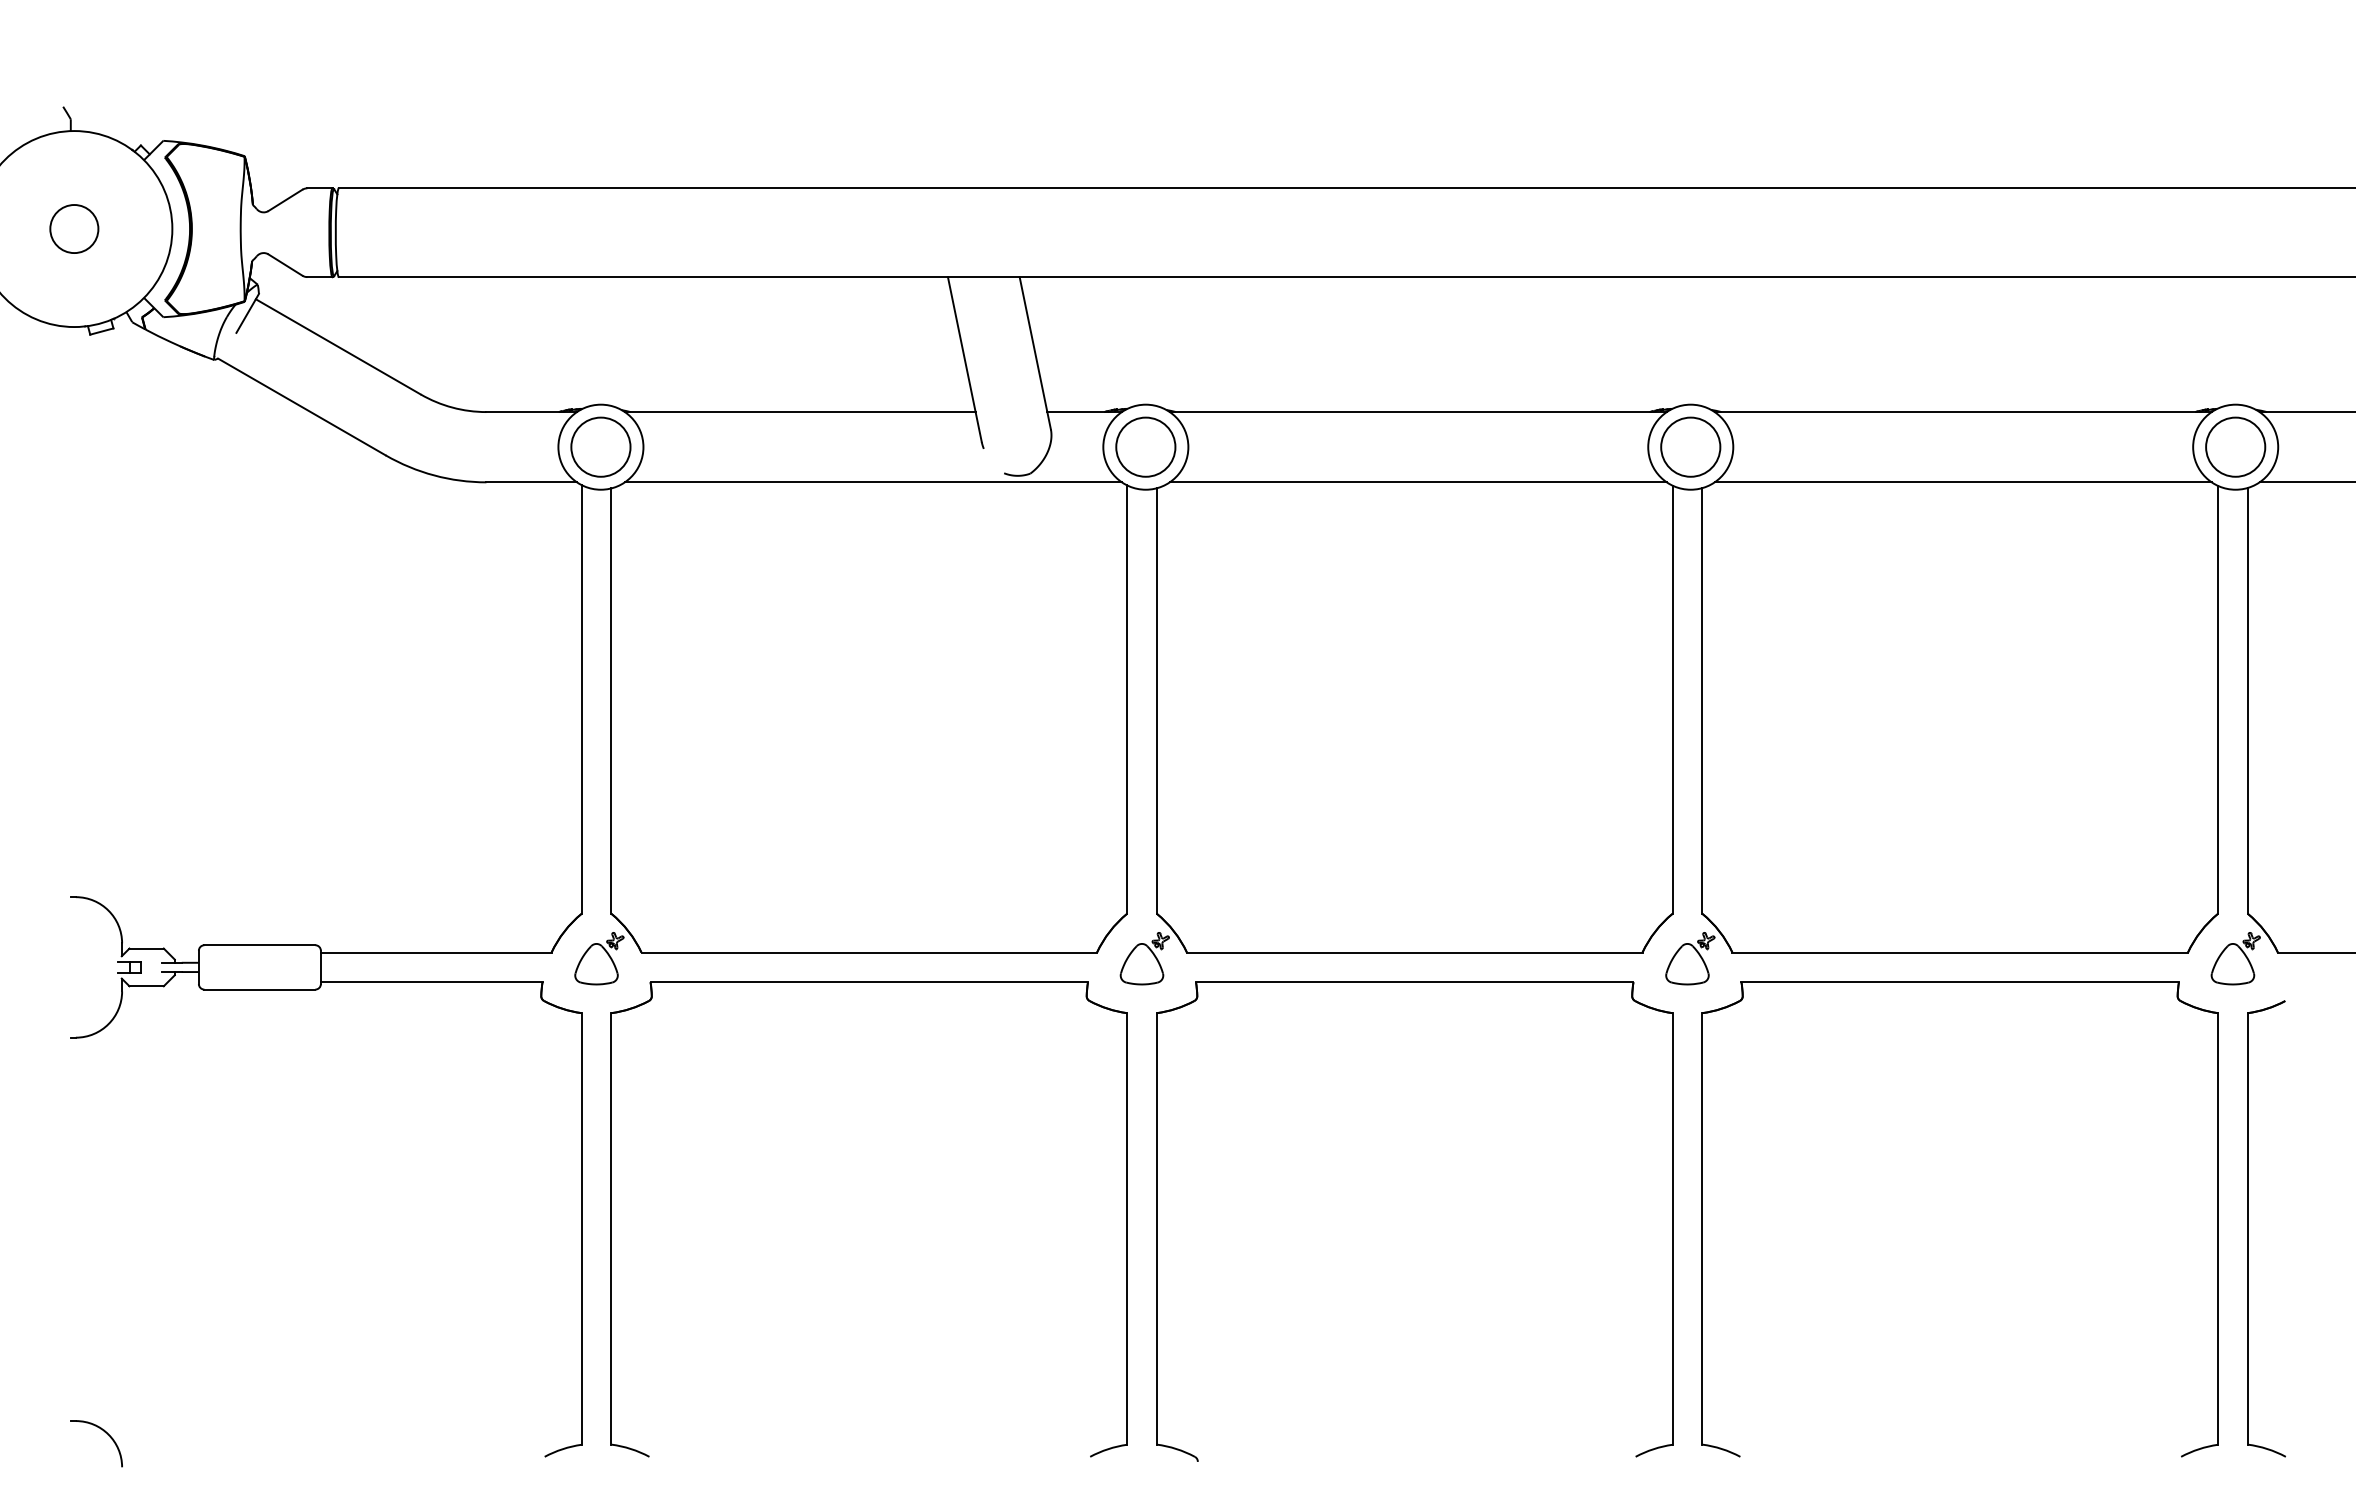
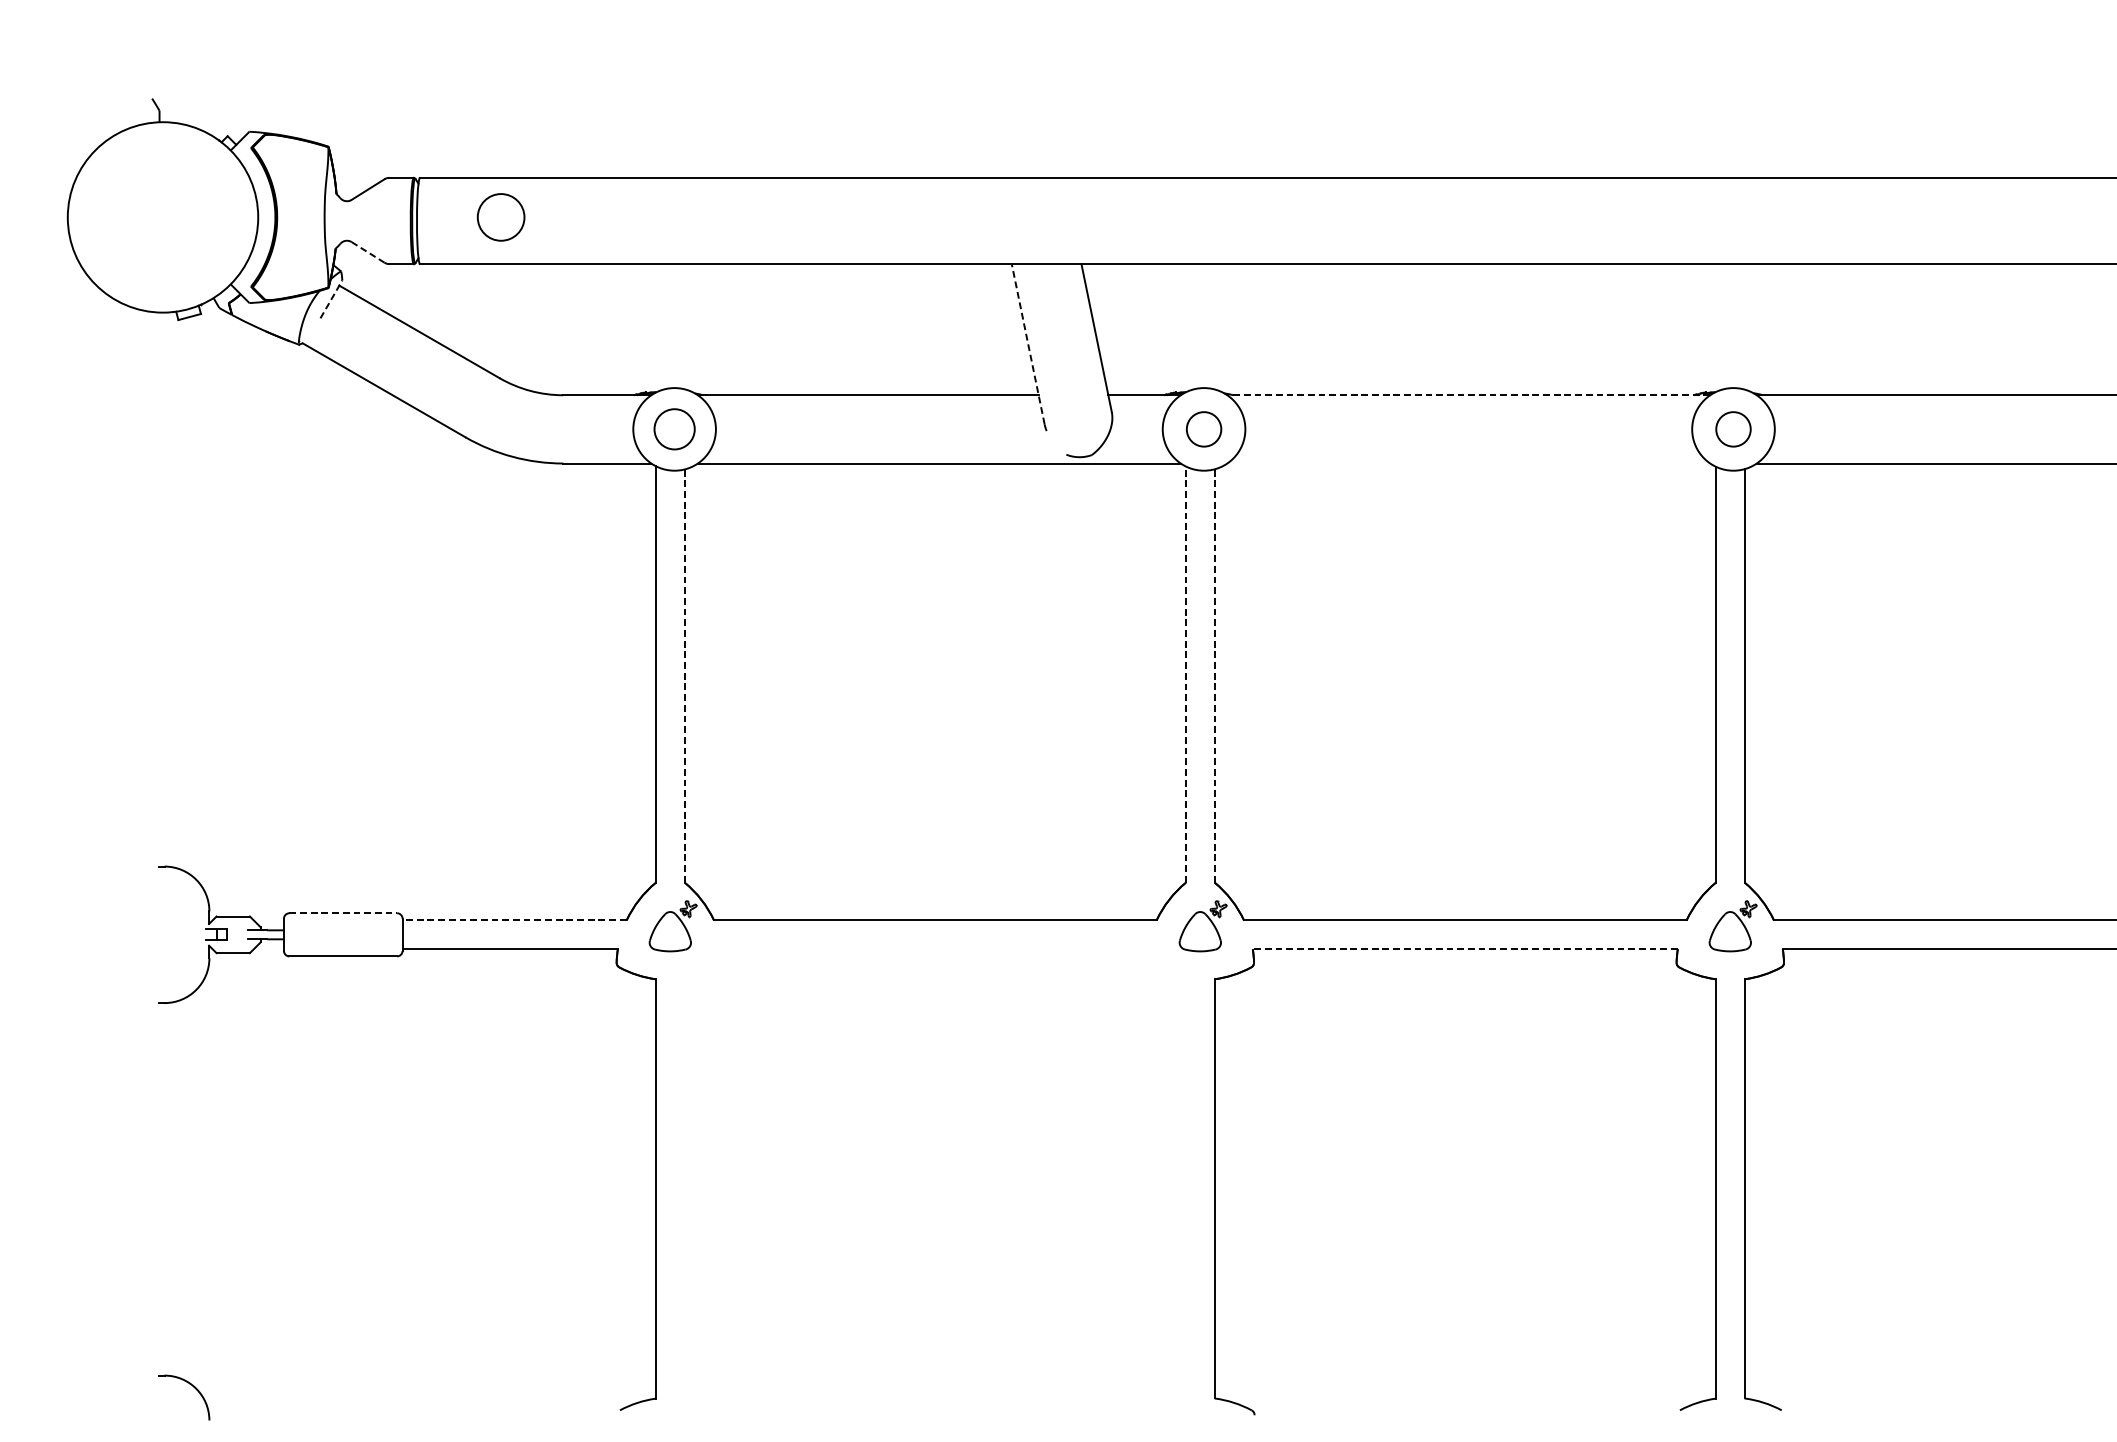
circle: (74, 228) -> (501, 216), moved
line: (285, 265) -> (368, 252), solid -> dashed
line: (247, 313) -> (331, 299), solid -> dashed
line: (964, 359) -> (1027, 344), solid -> dashed
line: (1417, 412) -> (1468, 395), solid -> dashed
circle: (600, 446) -> (674, 428), size x0.7
circle: (1145, 446) -> (1203, 428), size x0.6
circle: (1690, 446) -> (1733, 428), size x0.6
line: (1417, 482) -> (1468, 463), removed
line: (1127, 699) -> (1186, 674), solid -> dashed
line: (611, 701) -> (684, 676), solid -> dashed
line: (1156, 701) -> (1214, 676), solid -> dashed
line: (260, 945) -> (343, 913), solid -> dashed
line: (435, 952) -> (513, 920), solid -> dashed
part: (868, 982) -> (934, 949), removed
line: (1414, 982) -> (1465, 949), solid -> dashed

